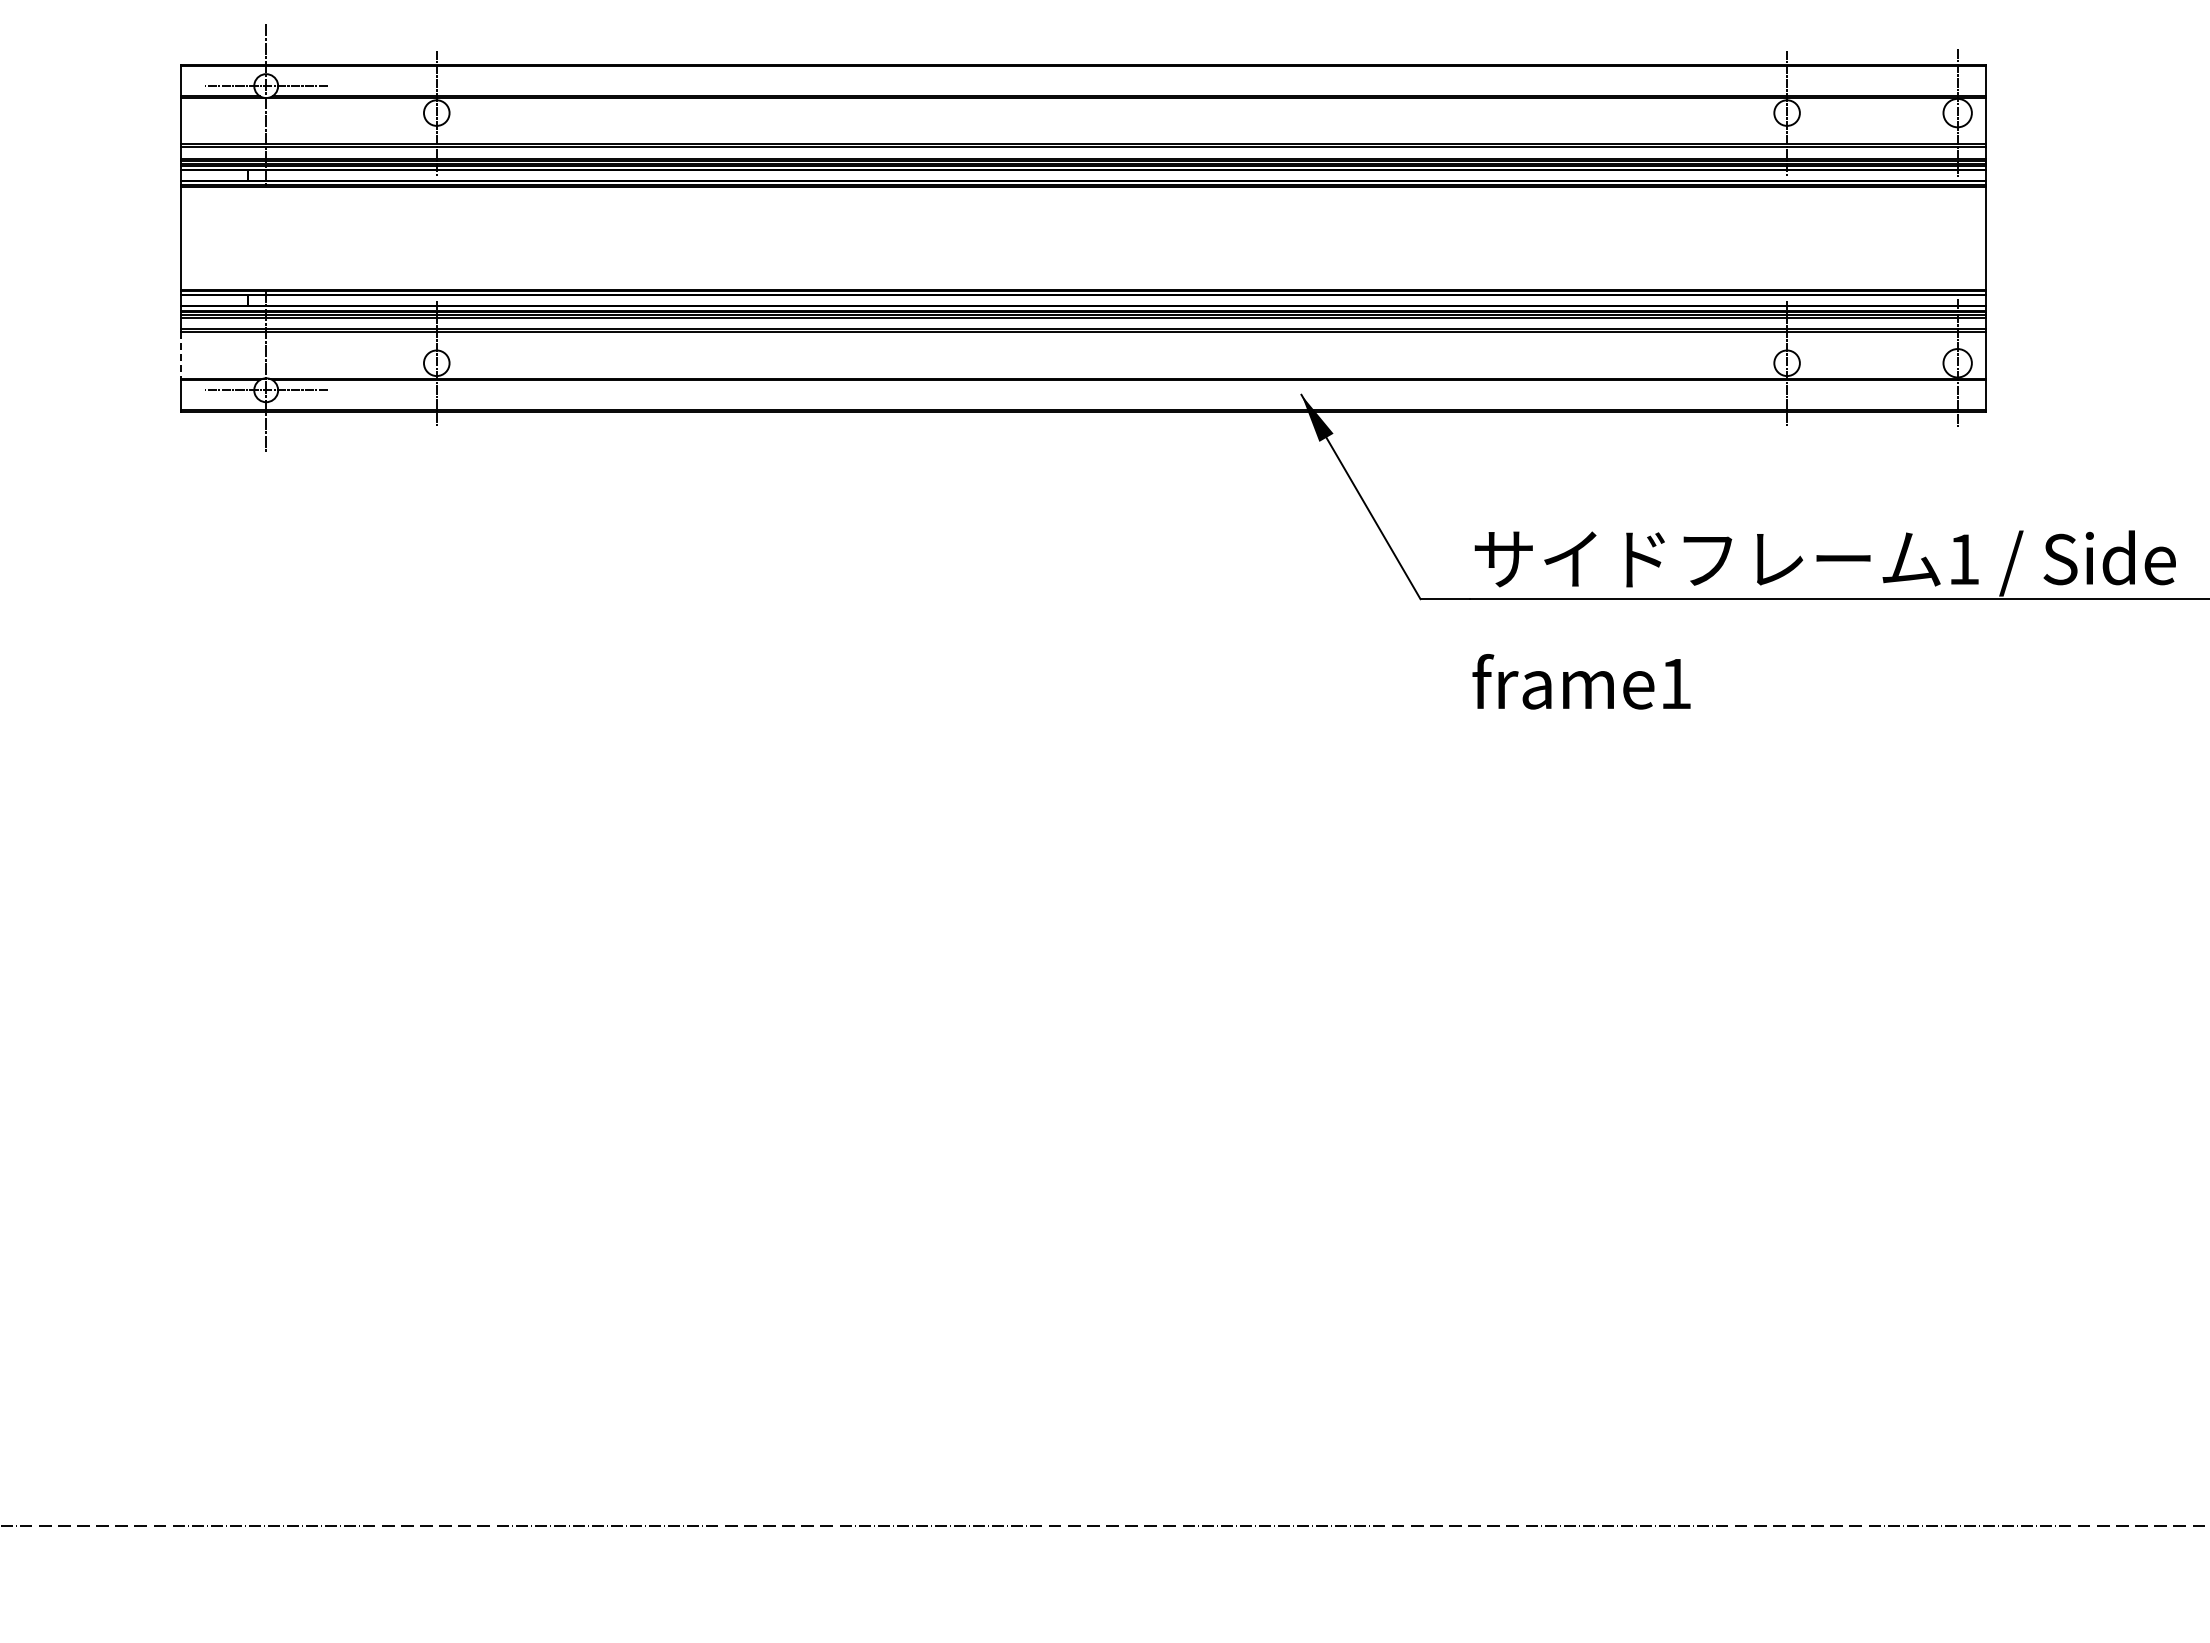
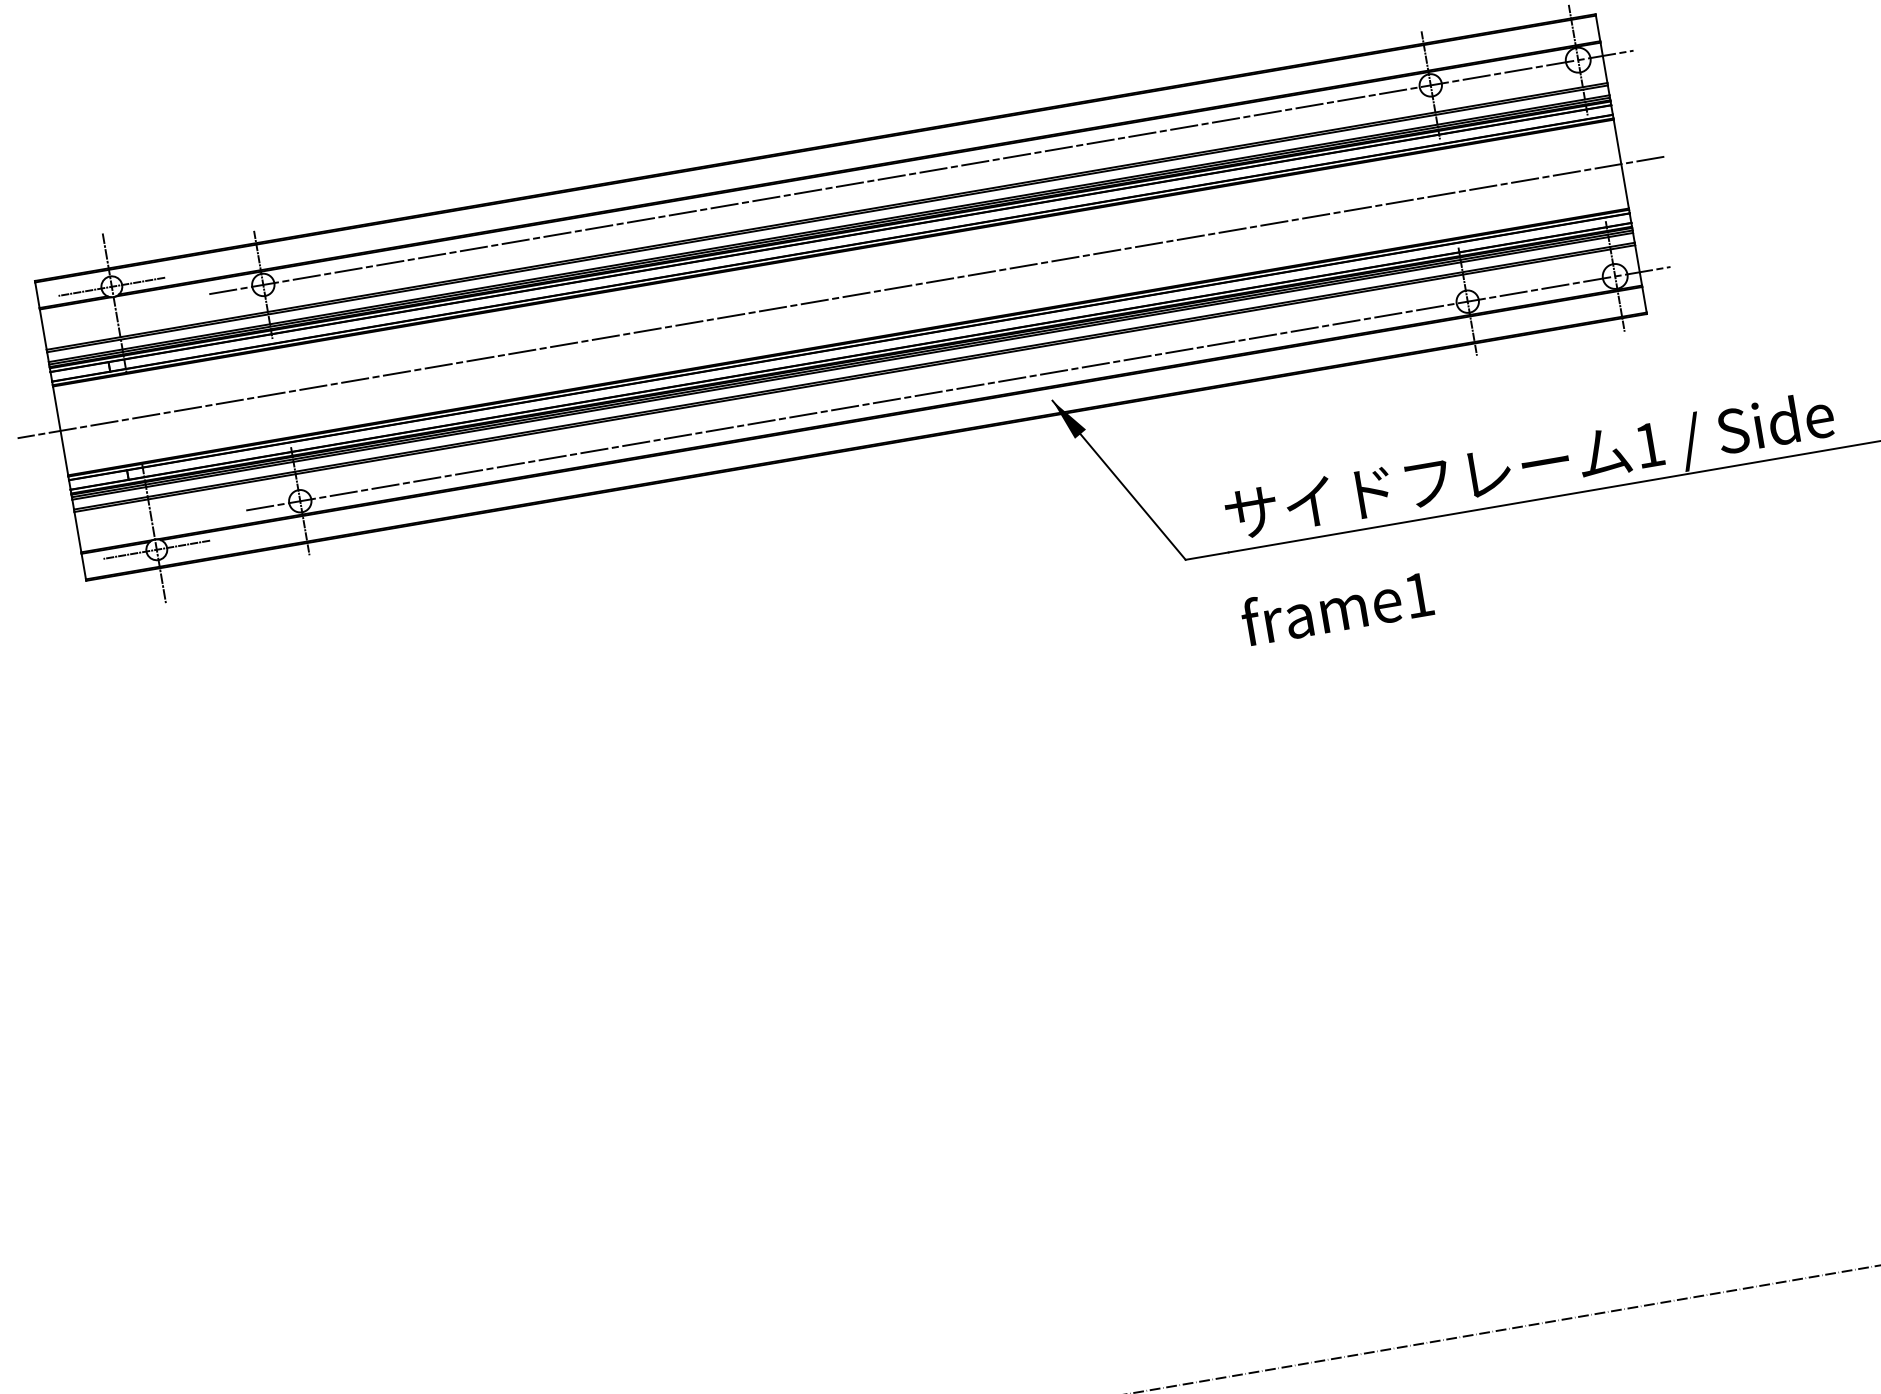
line: (1197, 113) -> (921, 172), added
line: (1083, 238) -> (840, 297), added
line: (180, 355) -> (77, 532), dashed -> solid
line: (1197, 363) -> (958, 389), added

